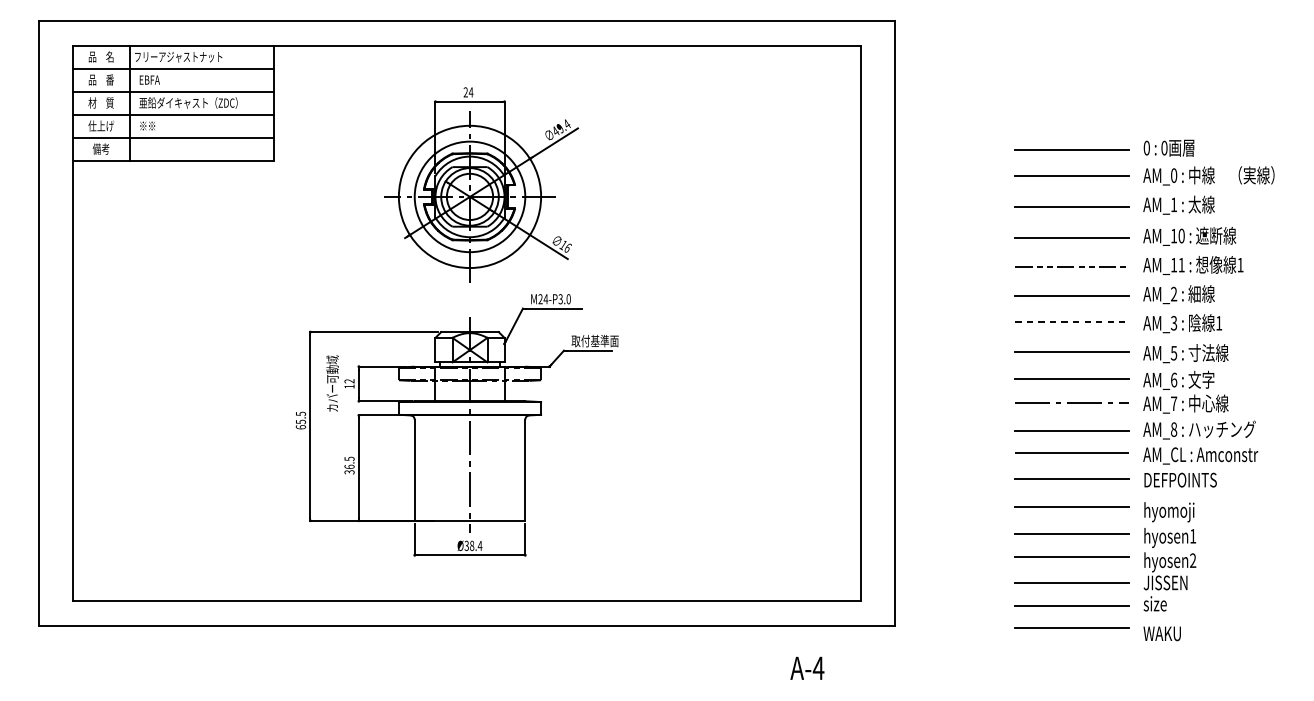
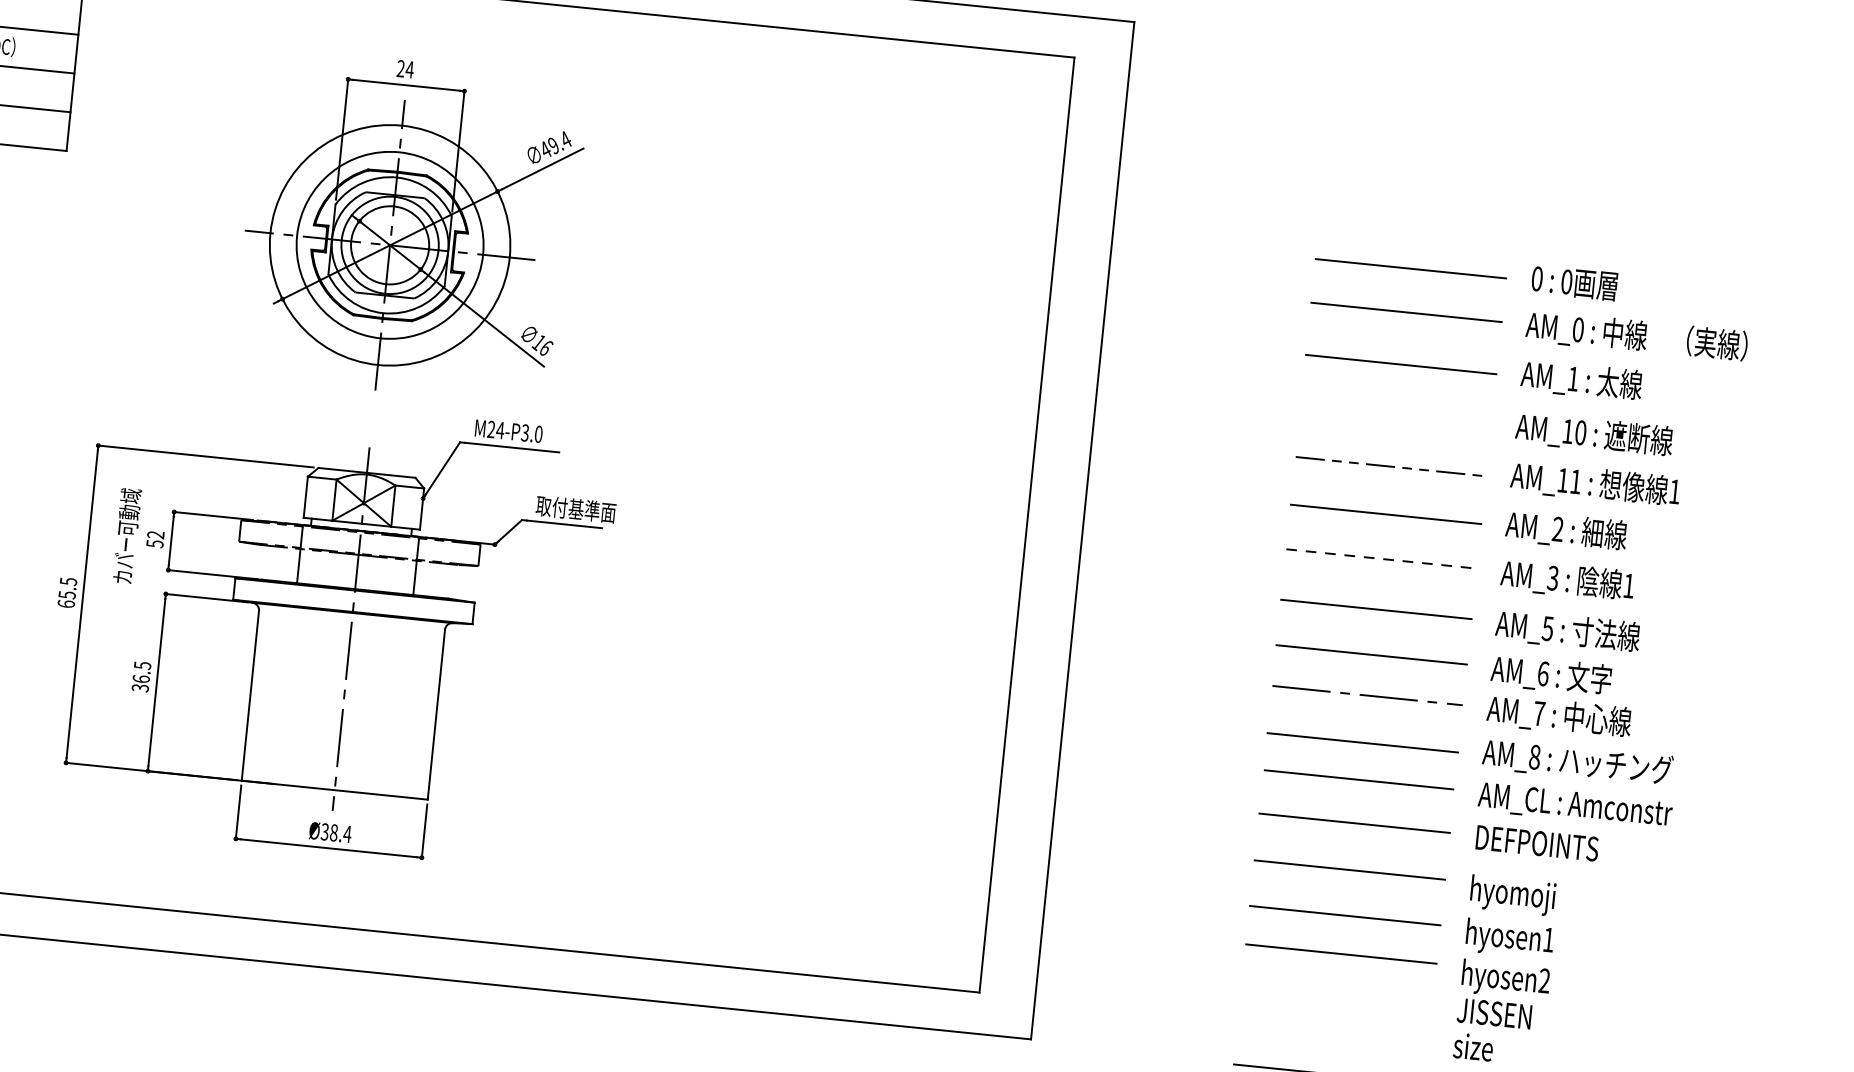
line: (1071, 237) -> (1395, 416), removed
text: (349, 386) -> (154, 543), 12 -> 52
line: (1071, 582) -> (1336, 996), removed
line: (1071, 605) -> (1332, 1035), removed

